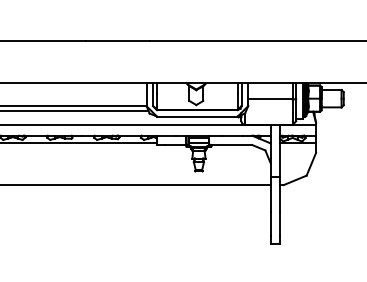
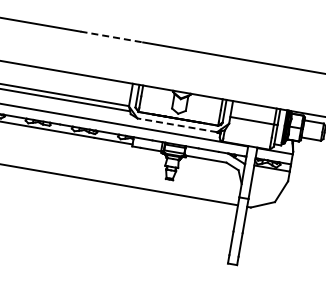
line: (117, 40) -> (111, 36), solid -> dashed
line: (196, 116) -> (176, 125), solid -> dashed

